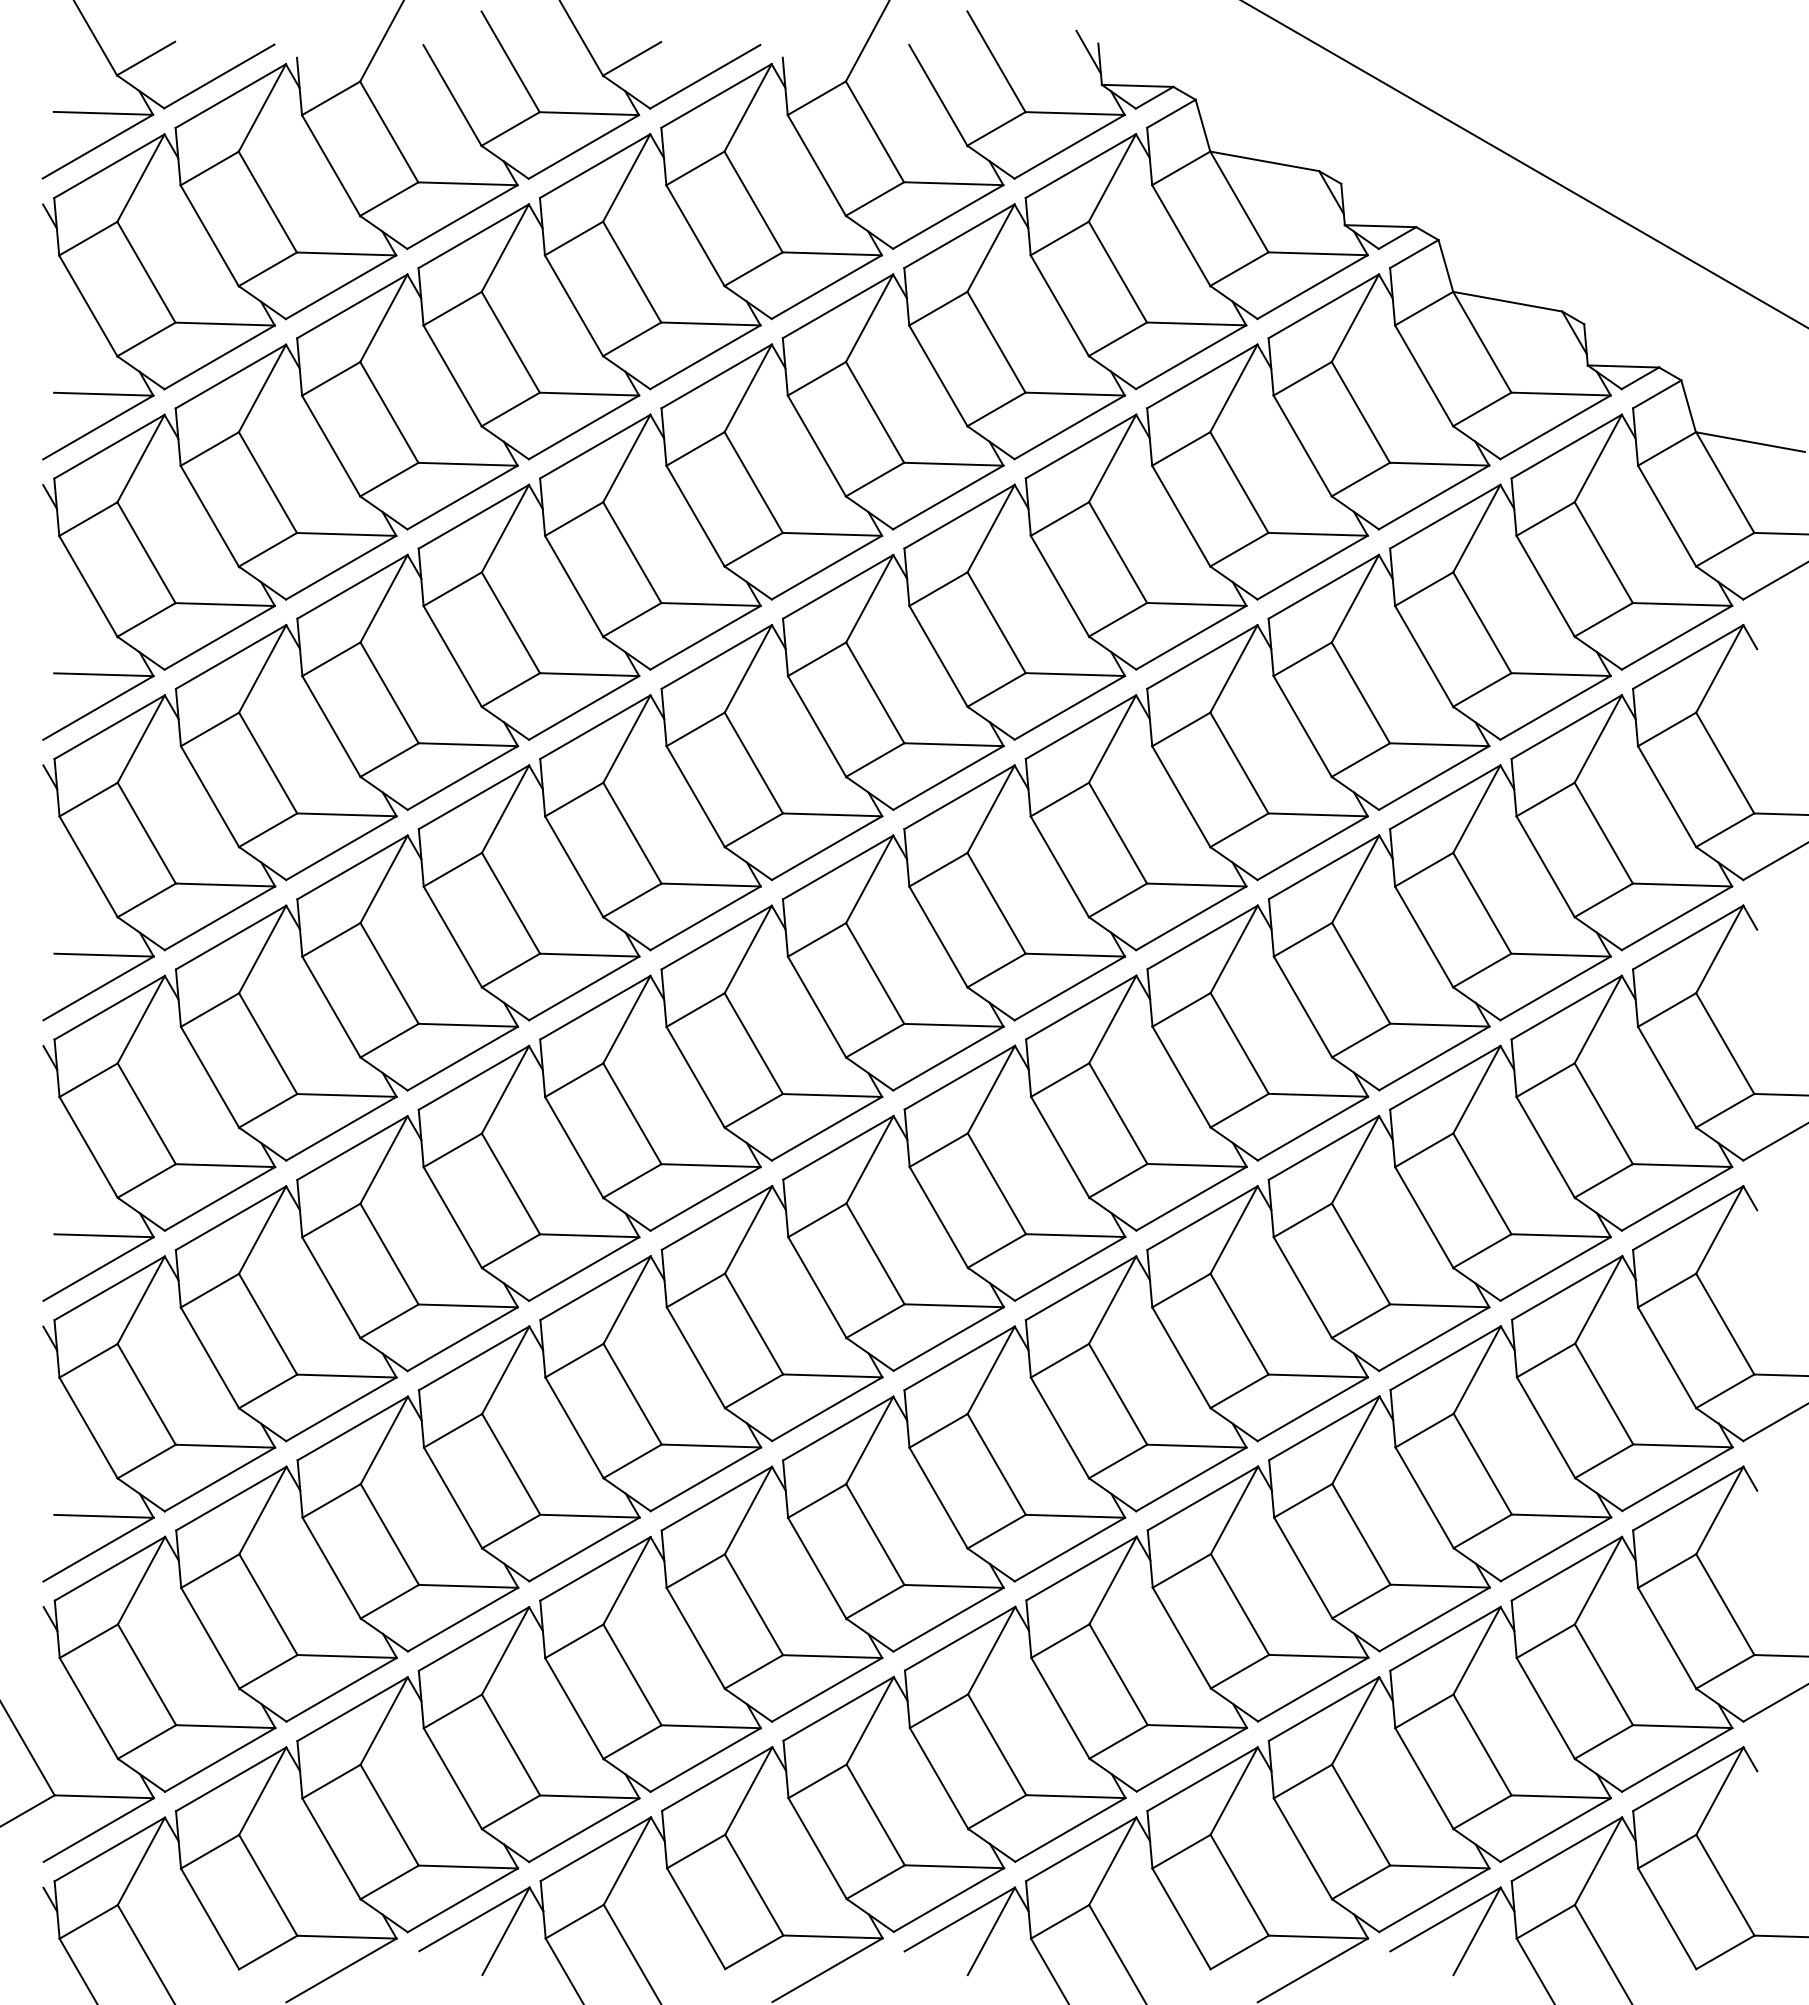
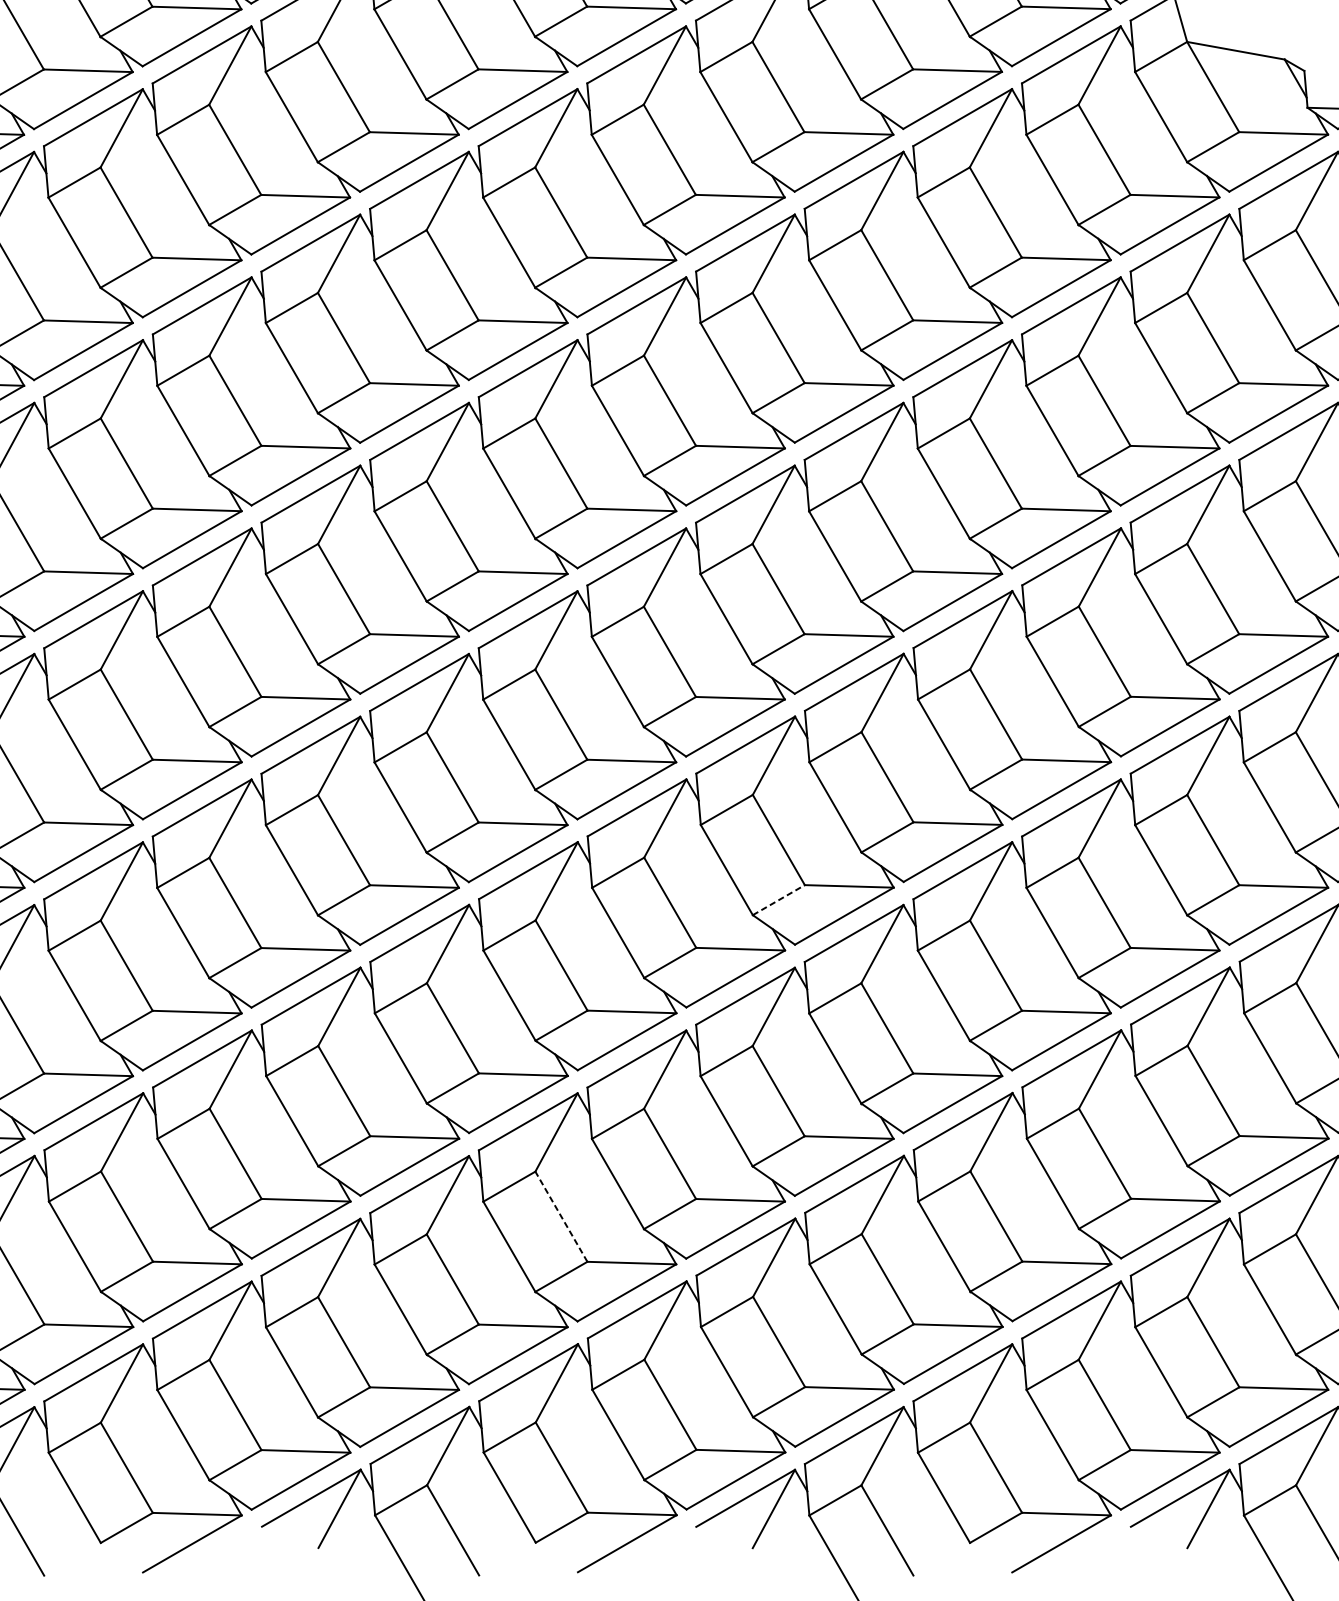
line: (996, 1250) -> (778, 899), solid -> dashed
line: (753, 1604) -> (561, 1216), solid -> dashed

